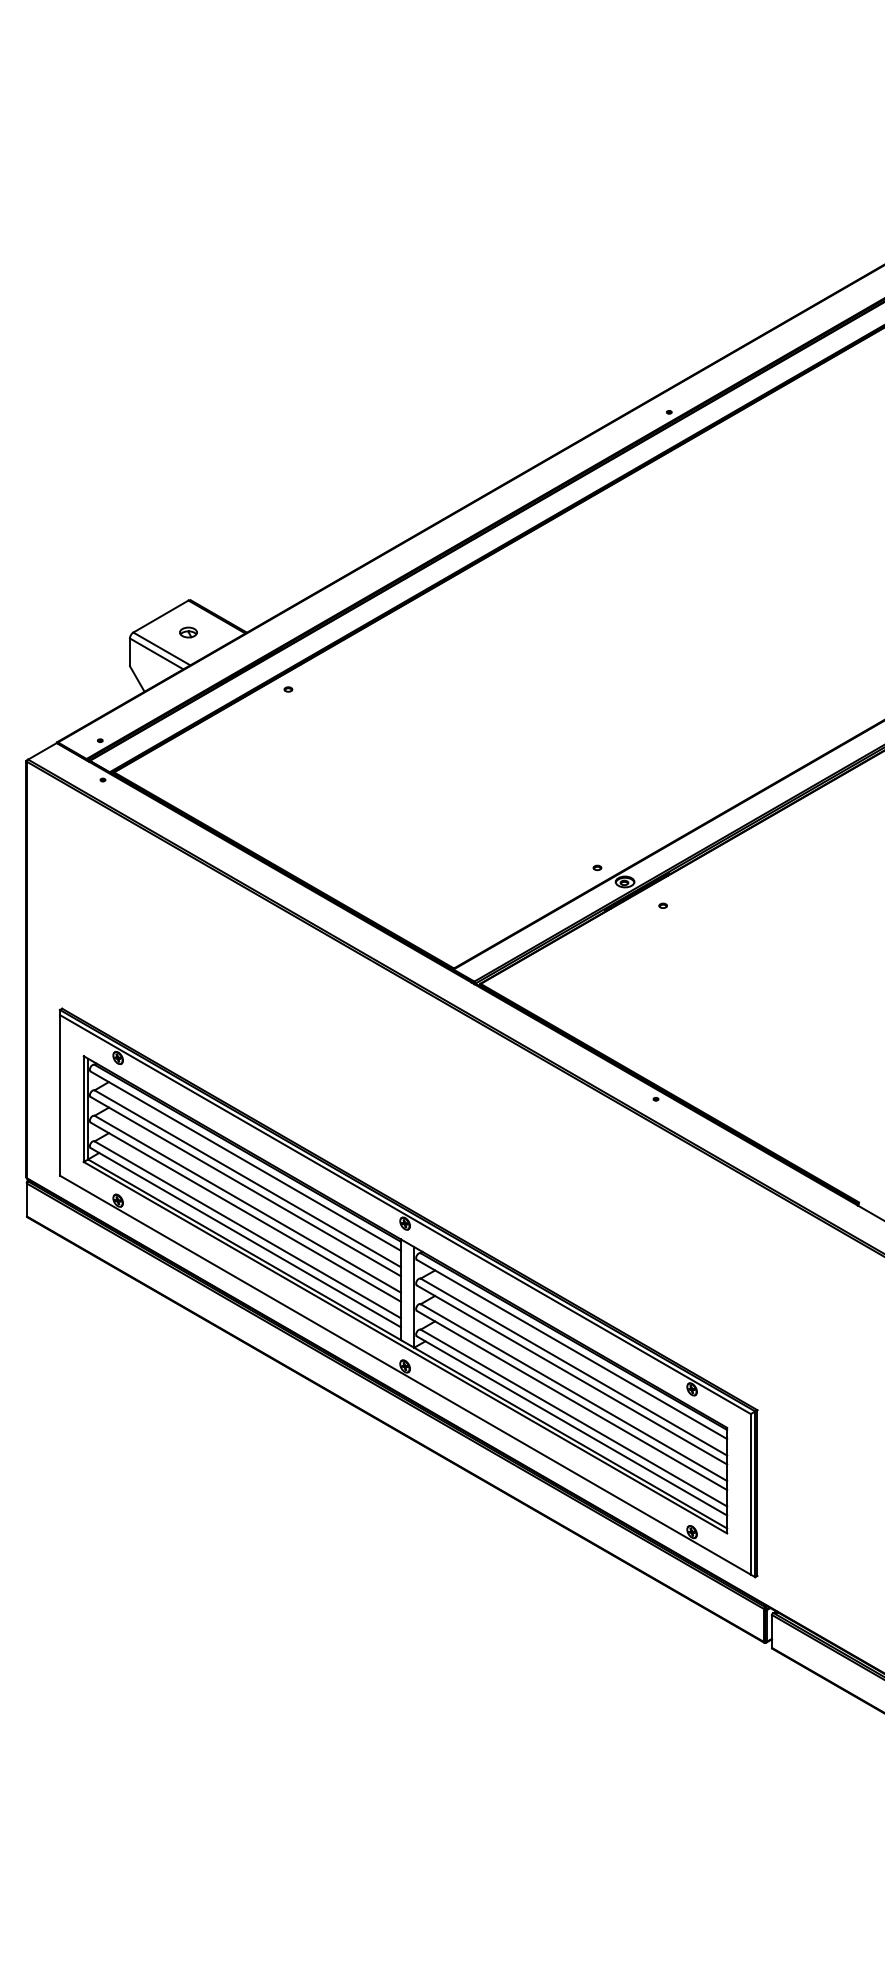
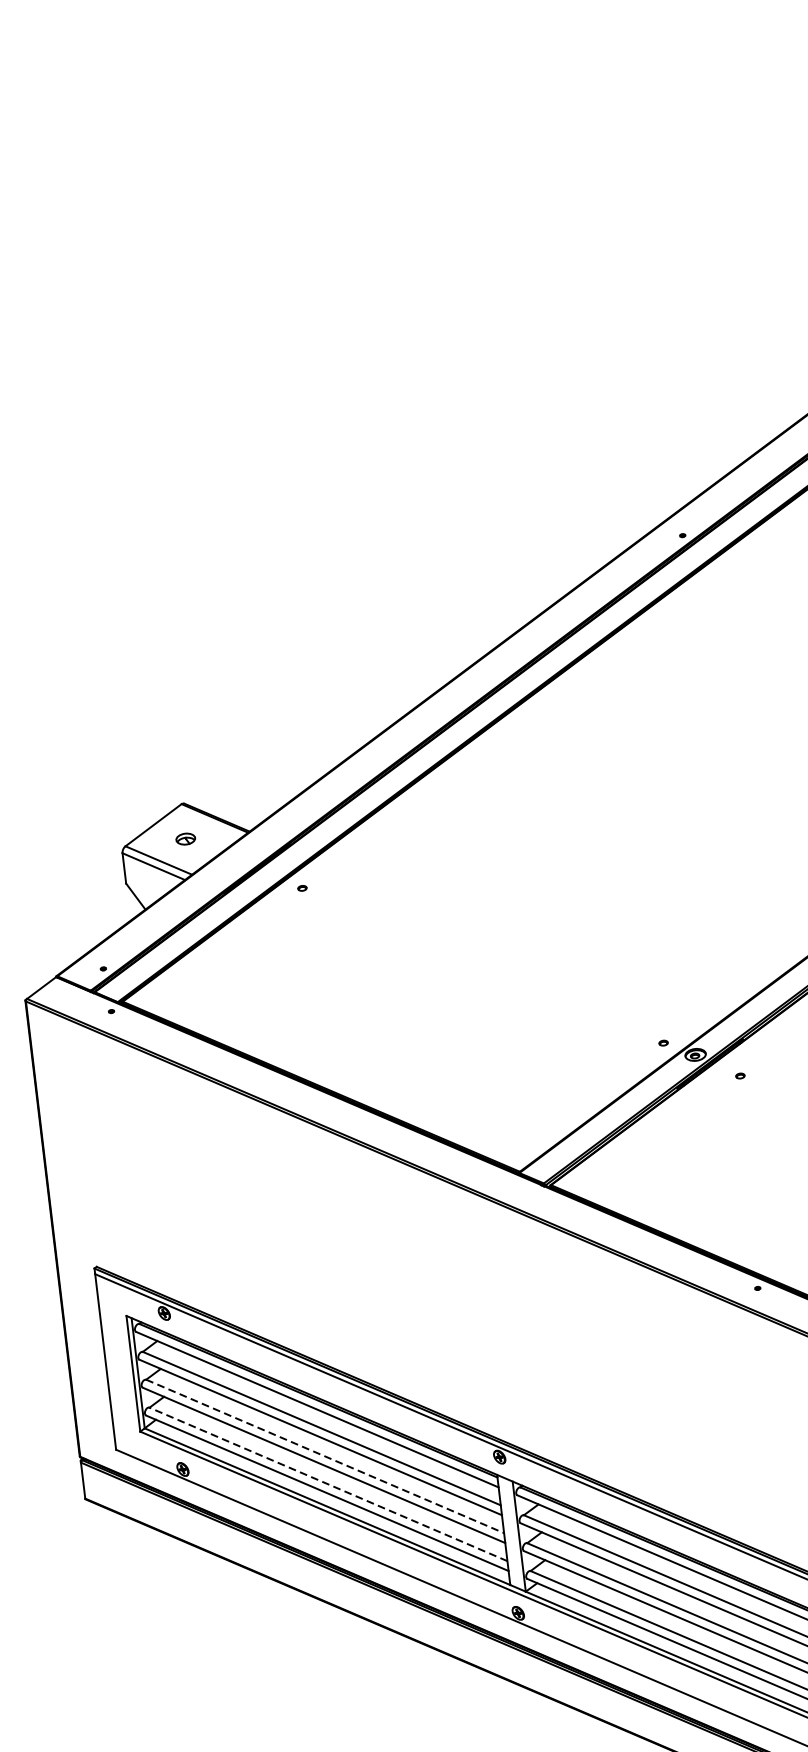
line: (247, 1204) -> (324, 1456), solid -> dashed
line: (247, 1229) -> (328, 1484), solid -> dashed

